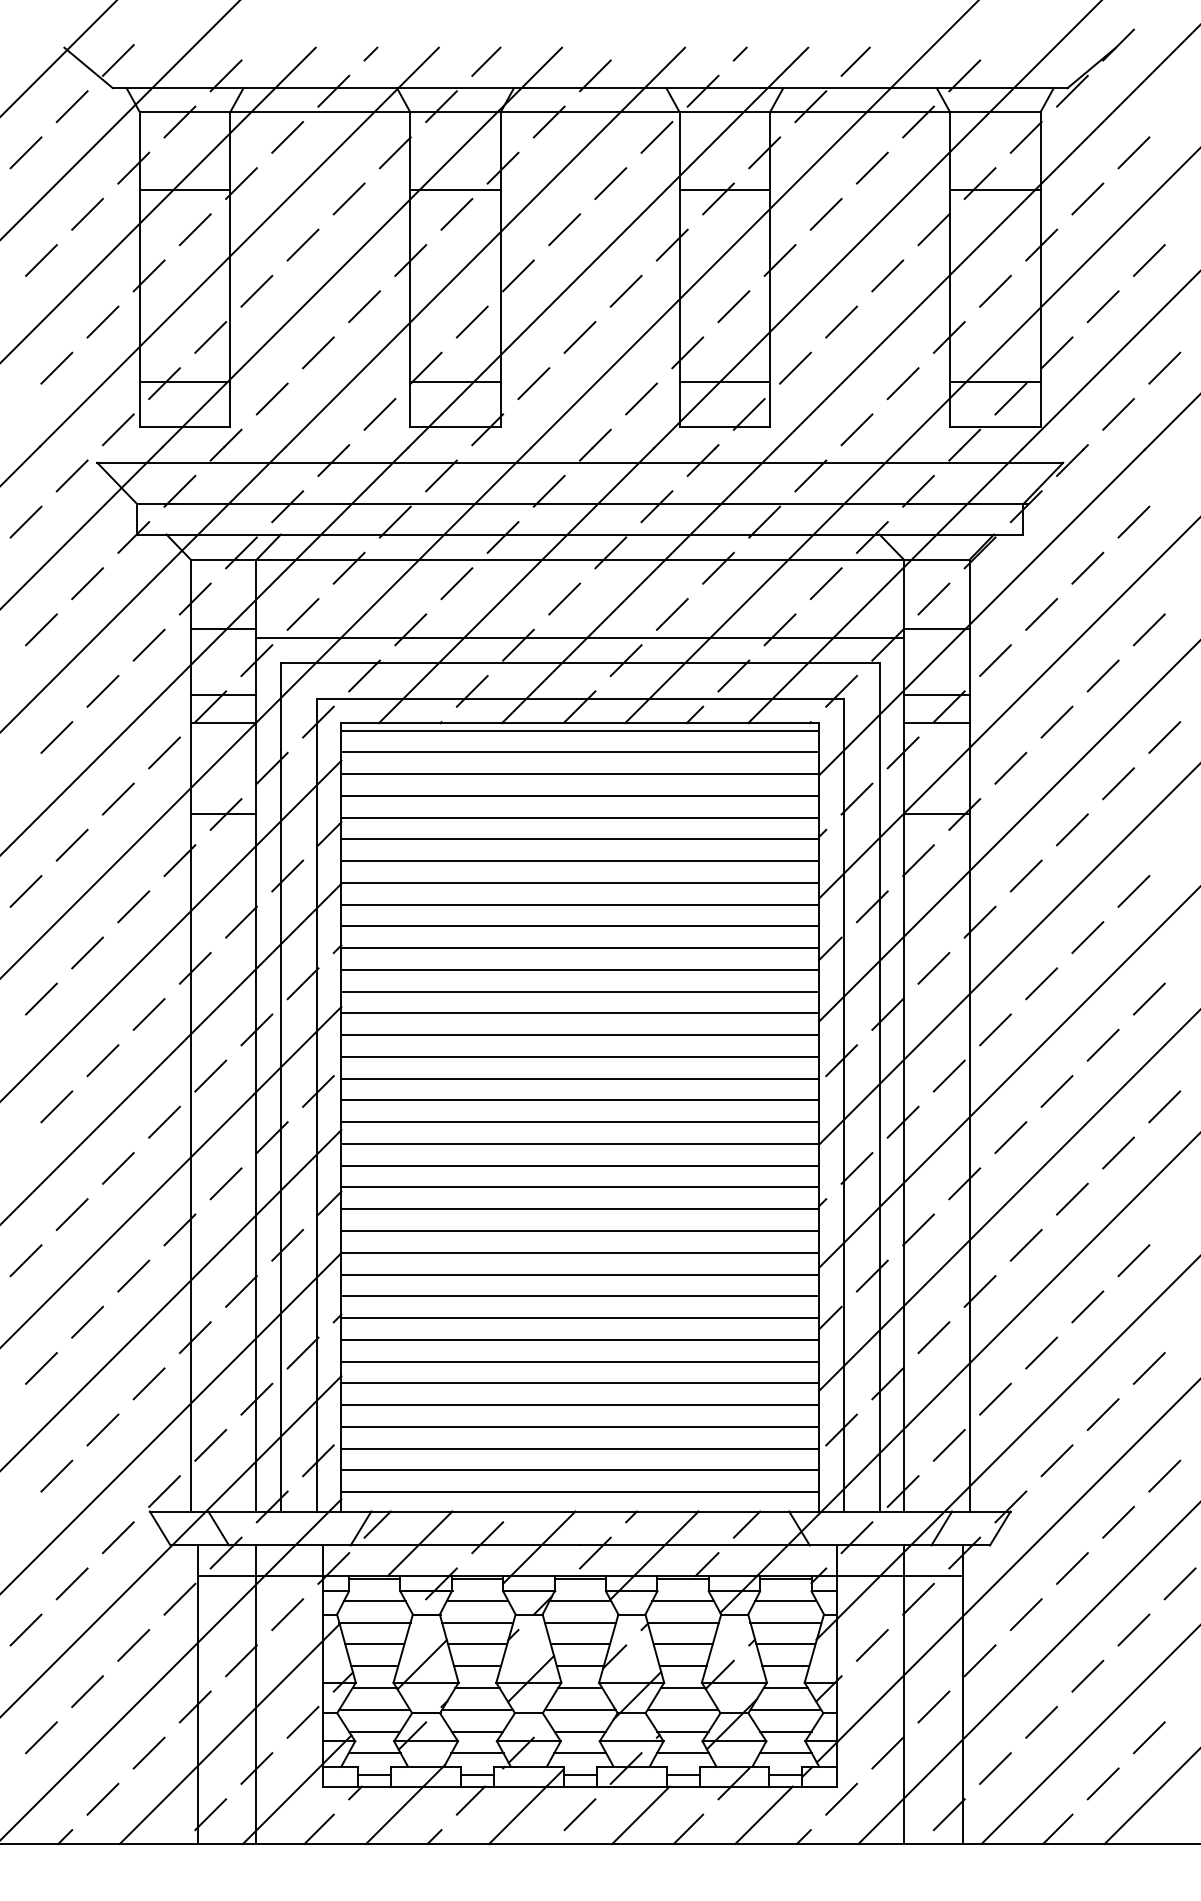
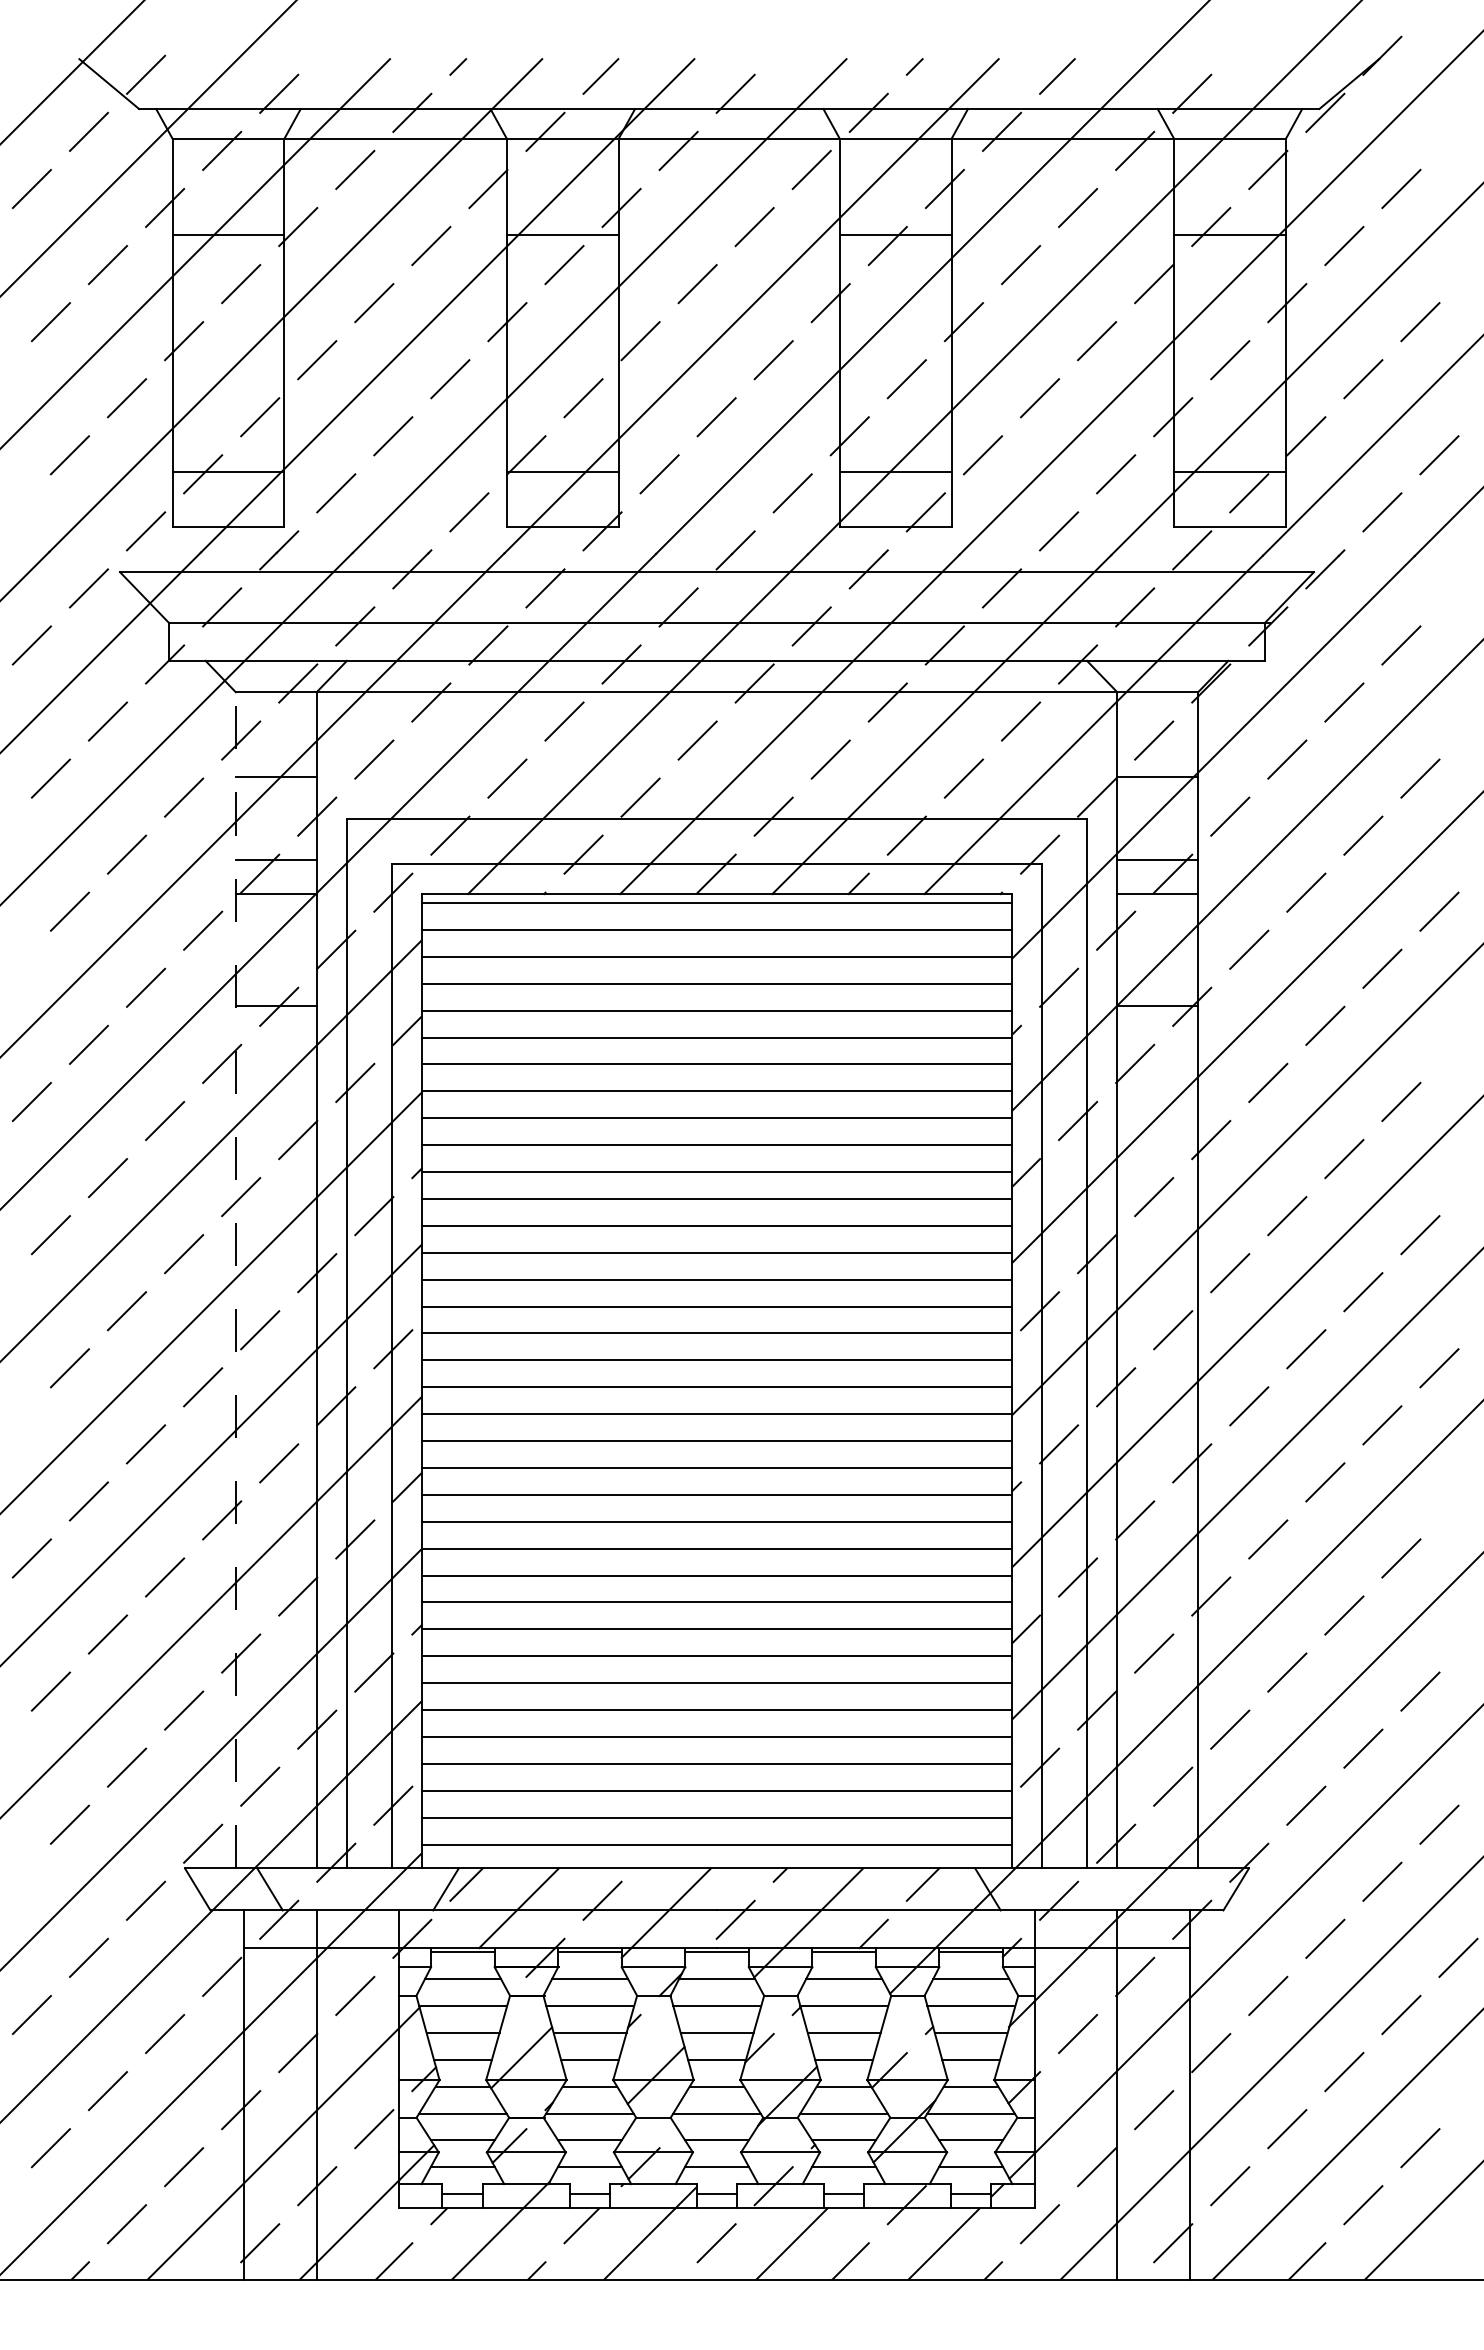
line: (579, 638) -> (716, 789), removed
line: (190, 1035) -> (235, 1279), solid -> dashed
line: (941, 1528) -> (1163, 1889), removed

